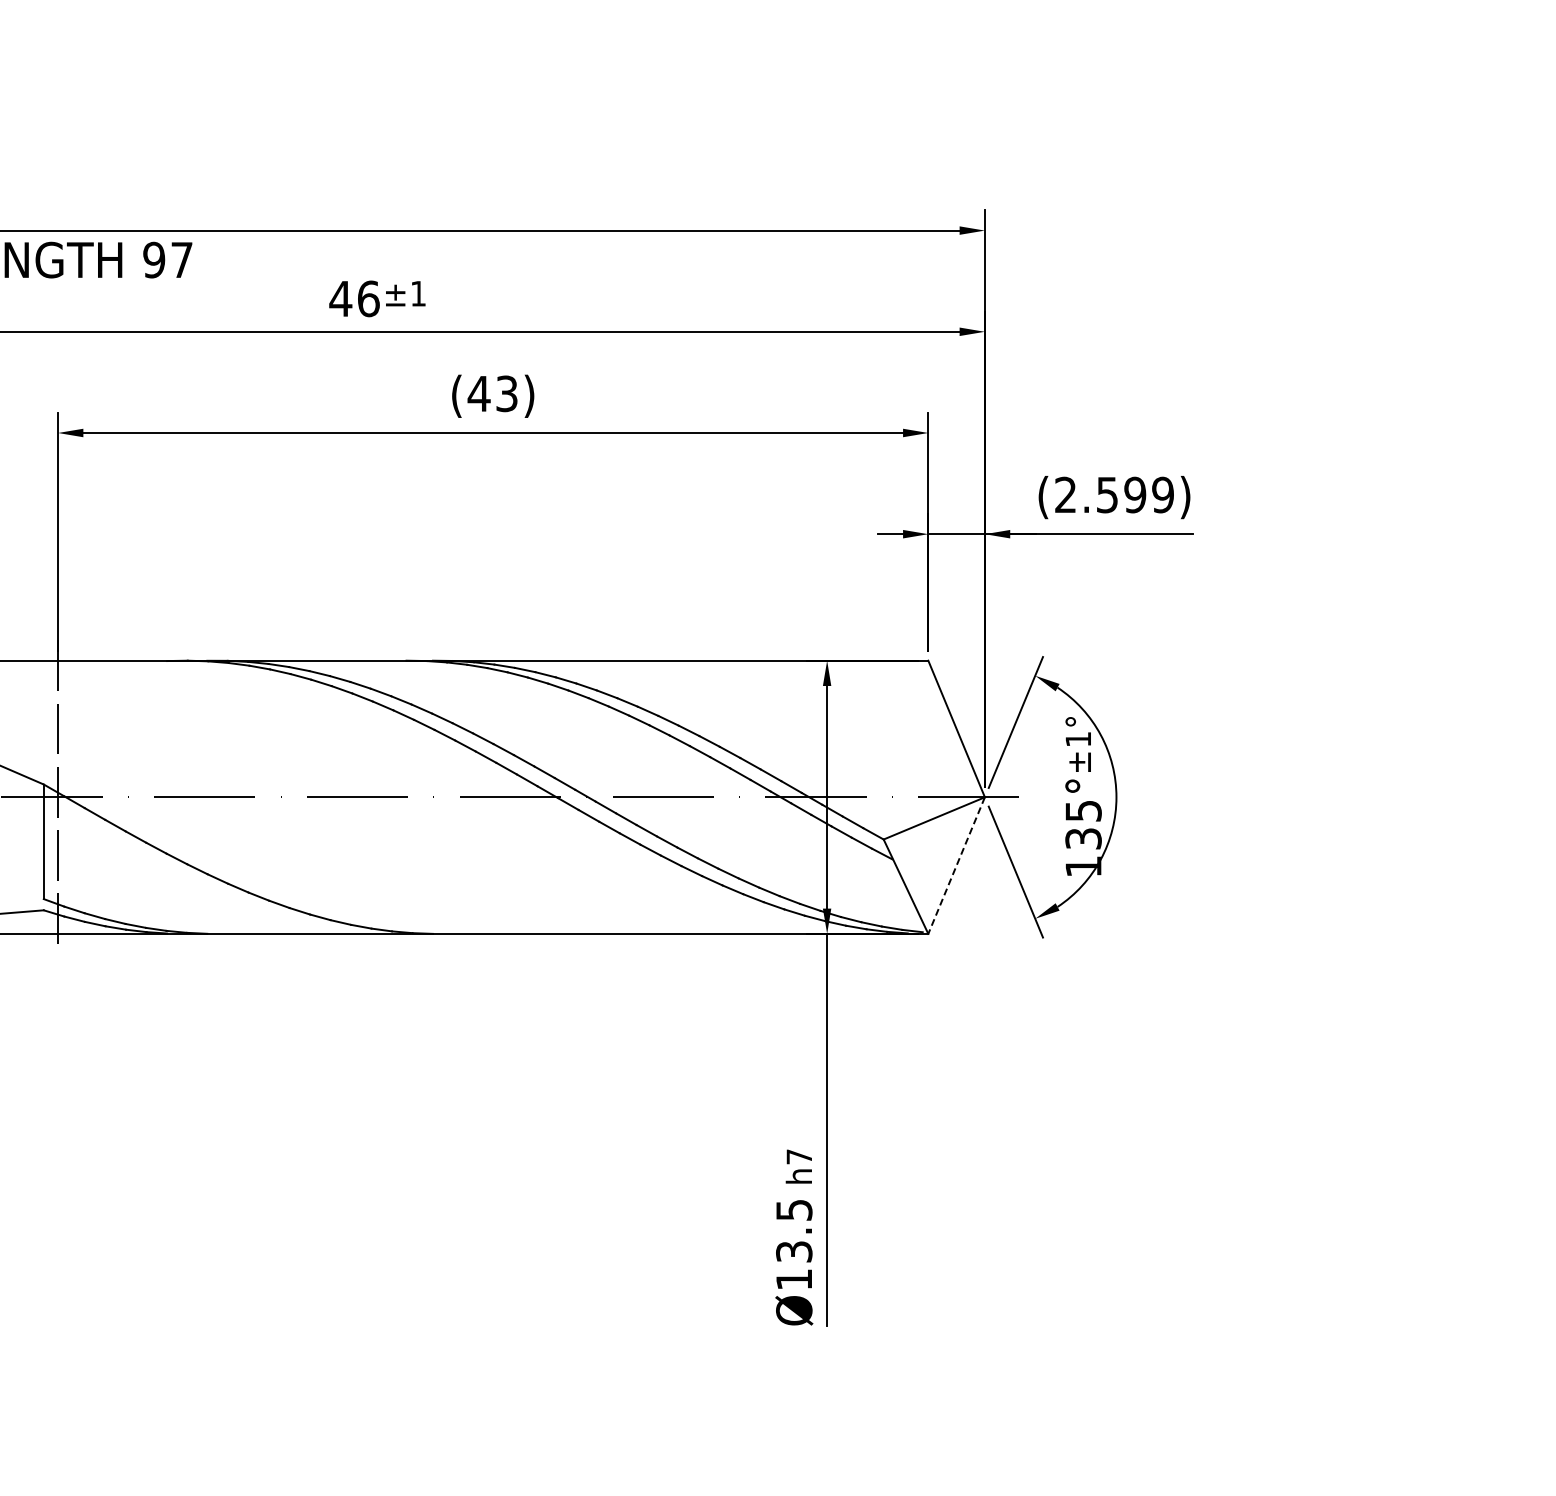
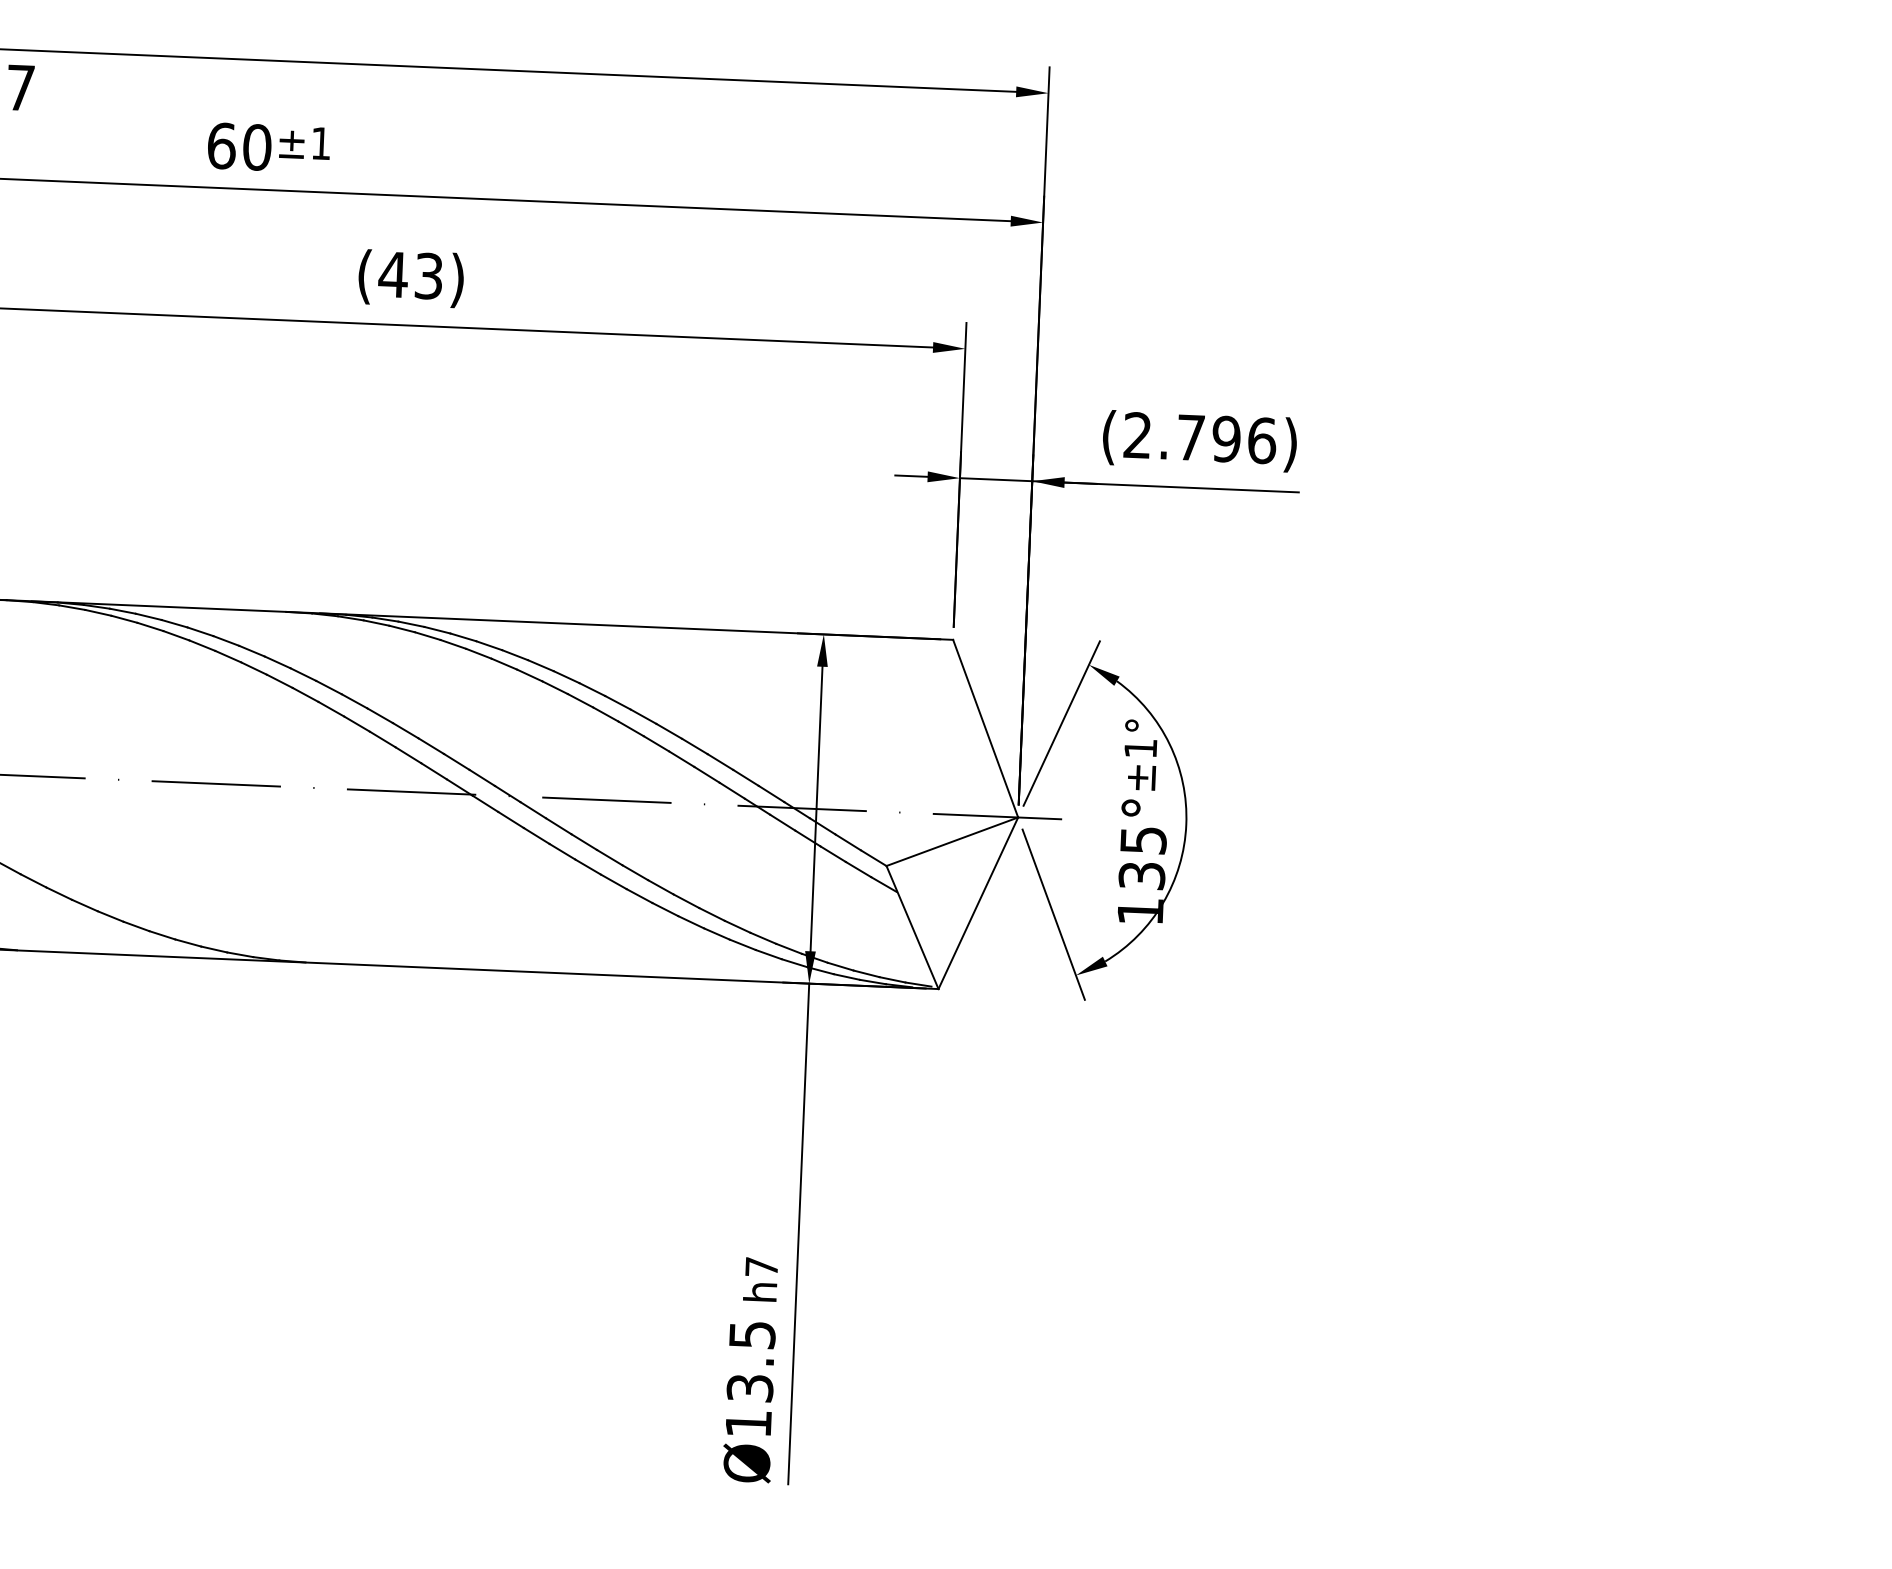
text: (354, 298) -> (239, 146), 46 -> 60
text: (1135, 494) -> (1226, 438), (2.599) -> (2.796)
line: (956, 865) -> (978, 903), dashed -> solid

